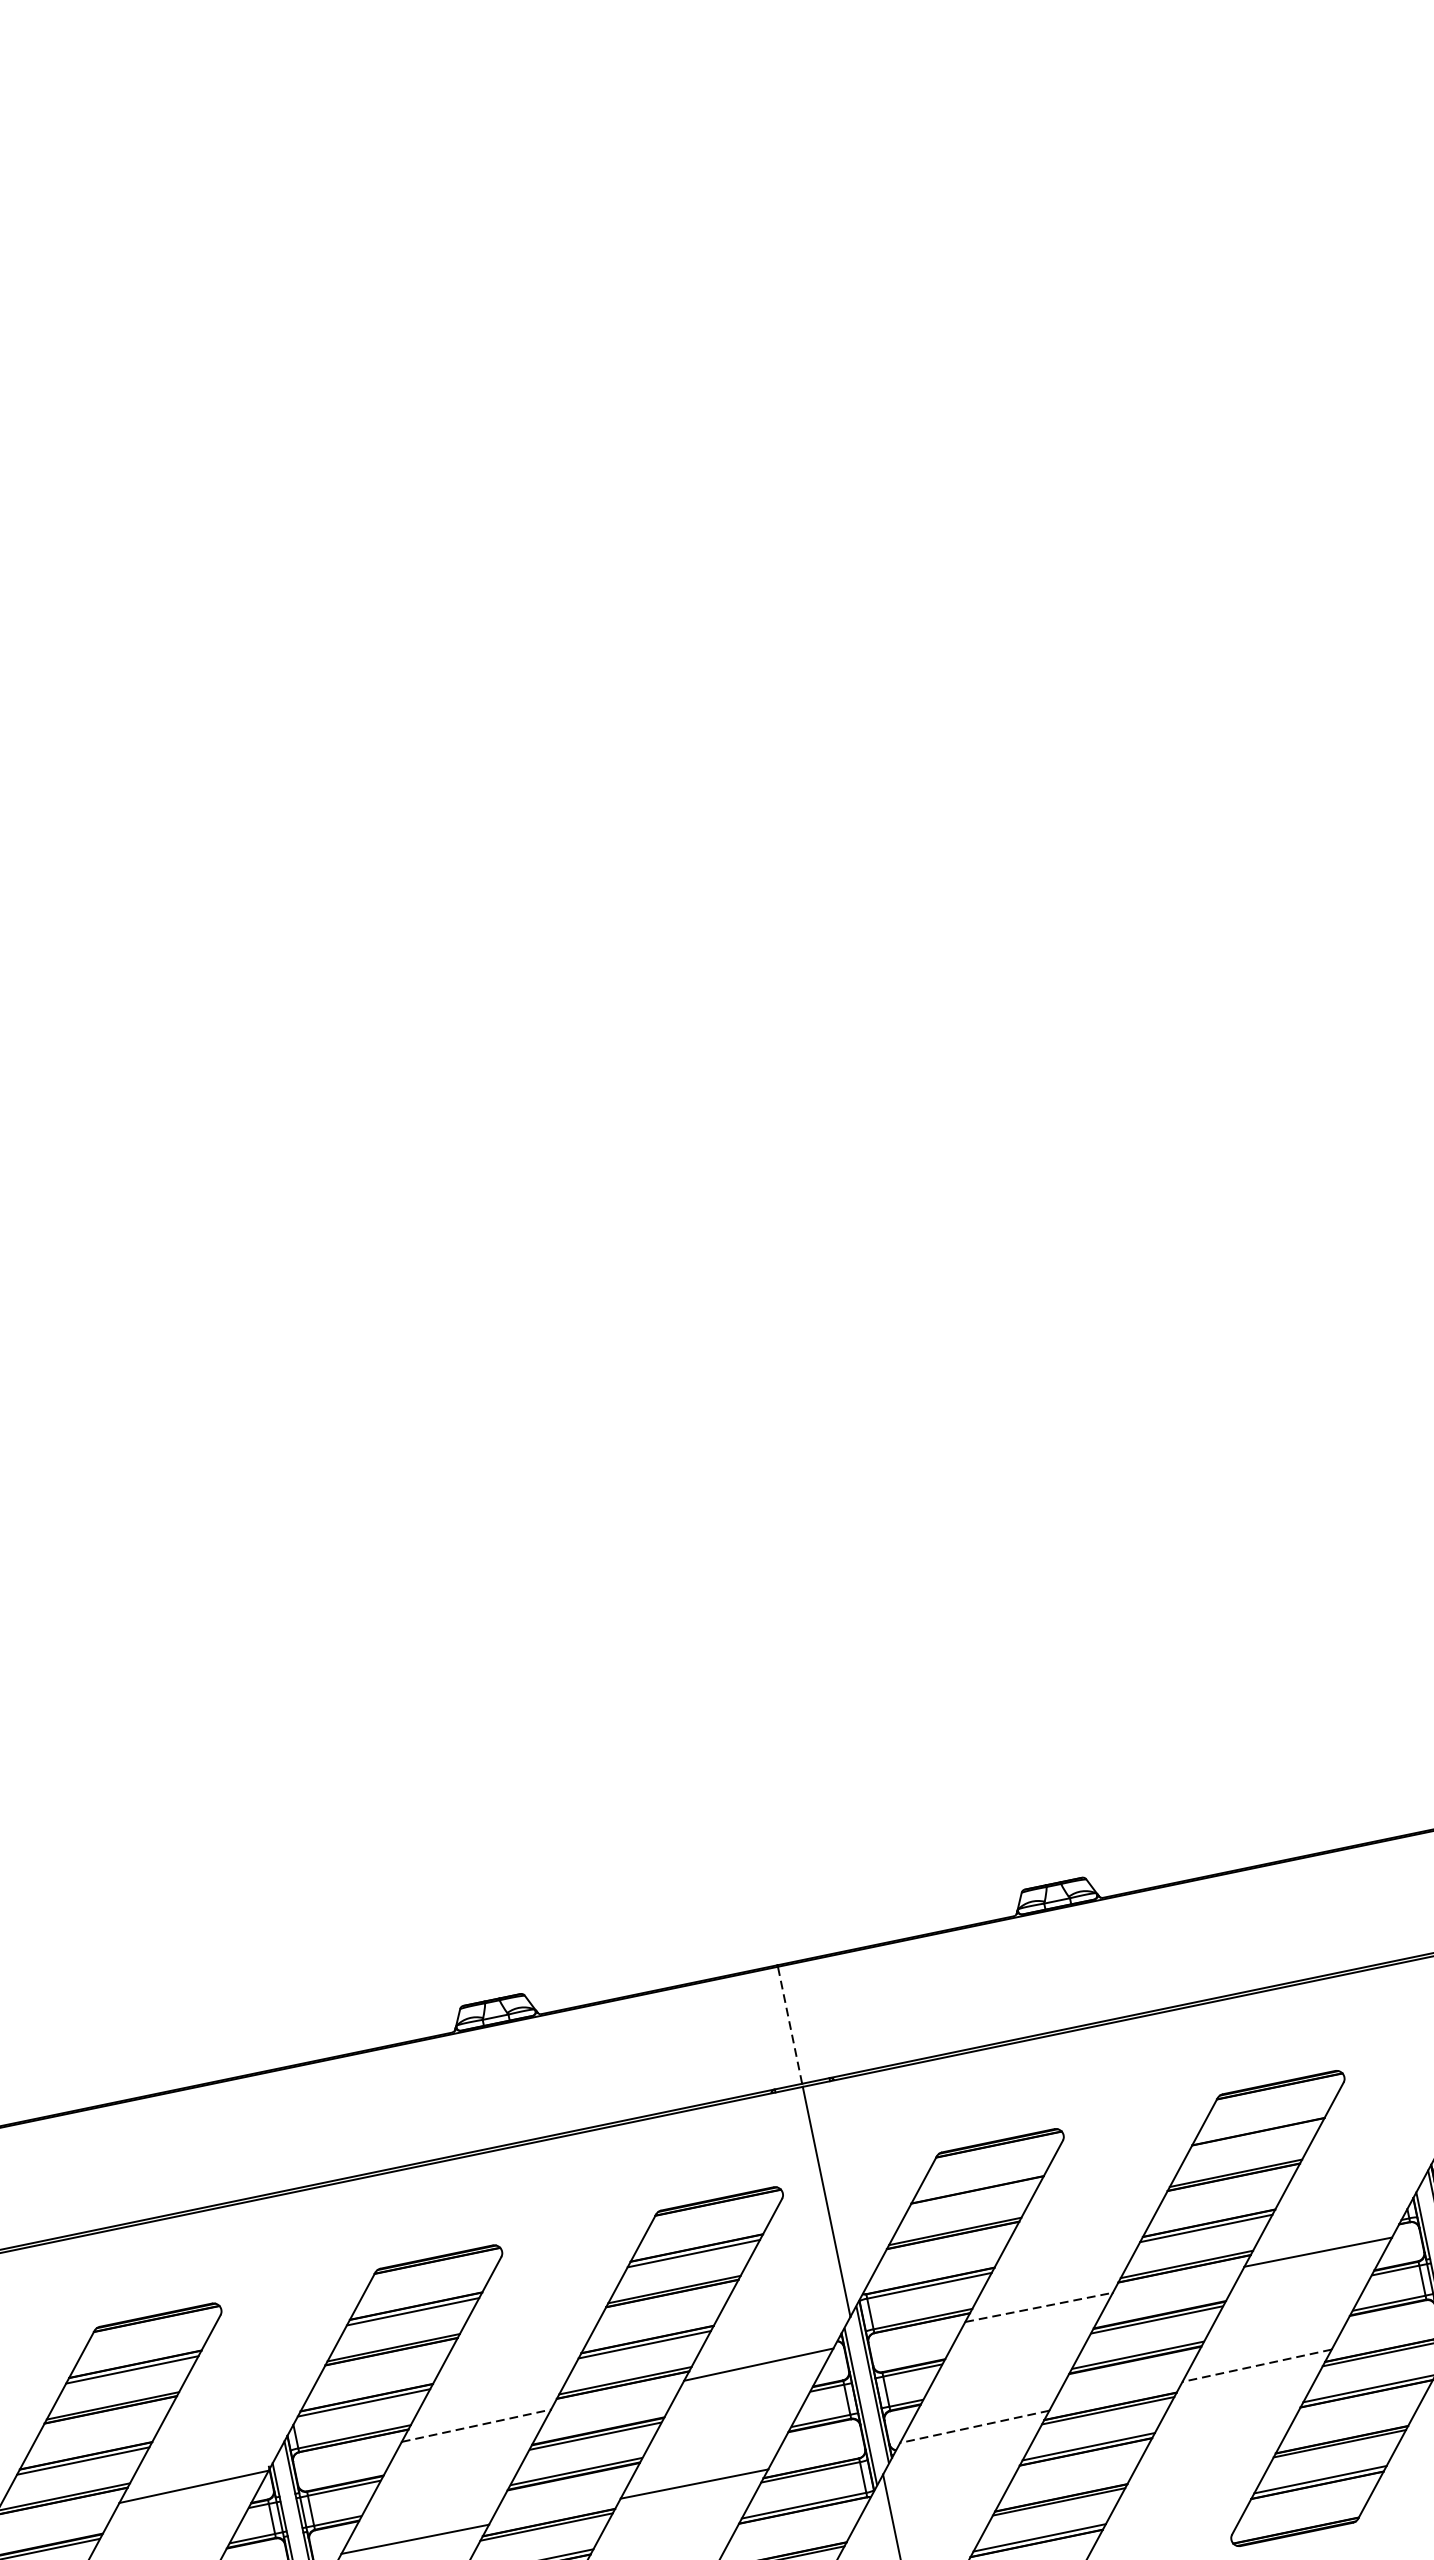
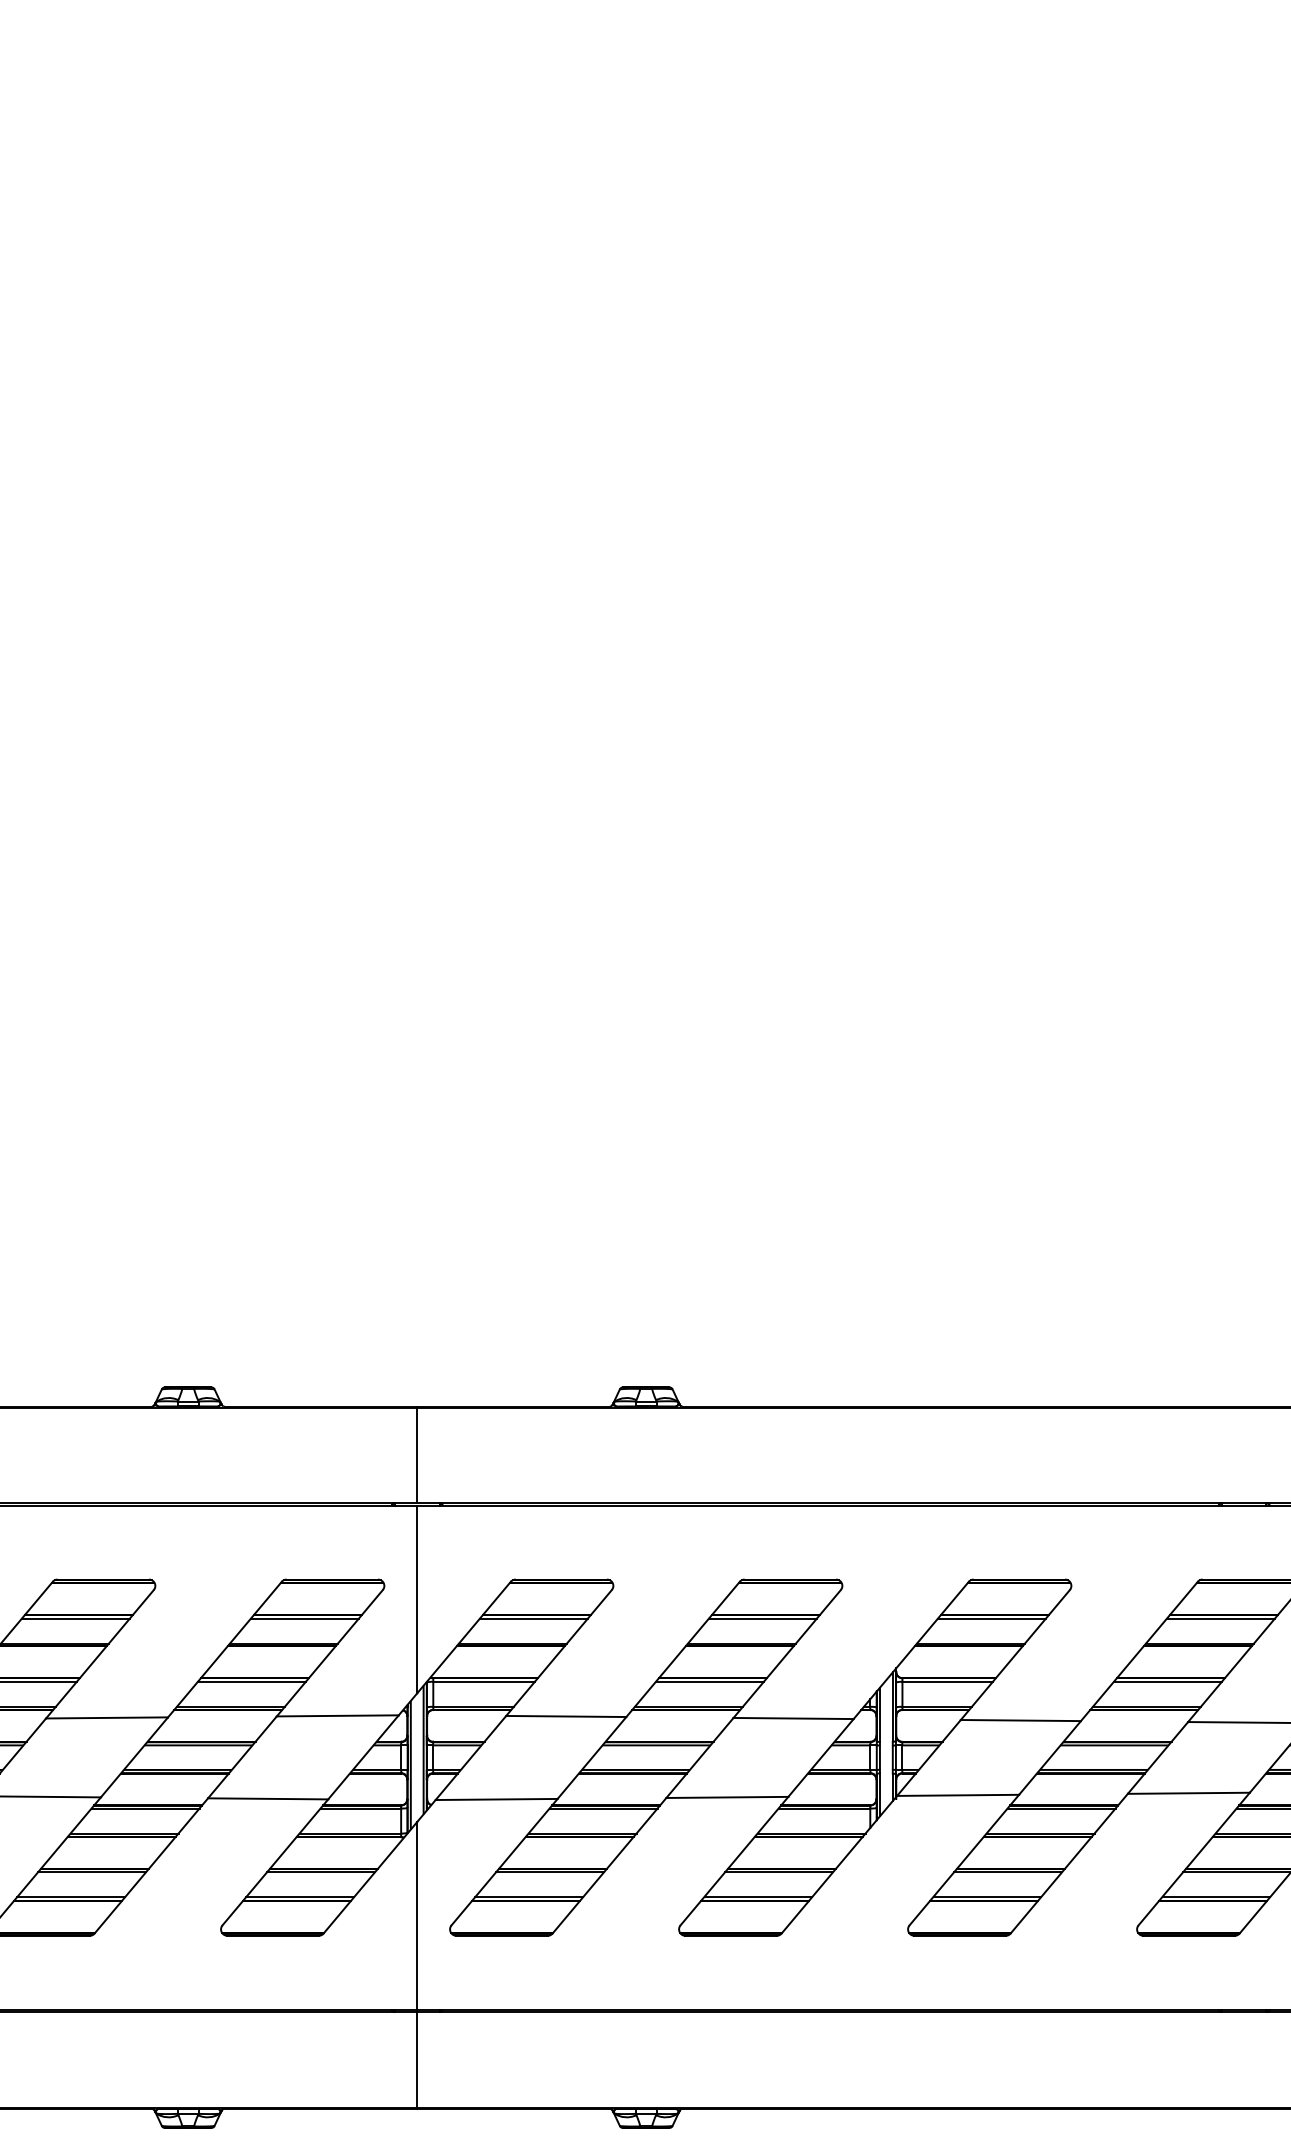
line: (790, 2025) -> (417, 1455), dashed -> solid
line: (1254, 2137) -> (762, 1618), added
line: (974, 2195) -> (533, 1618), added
line: (1039, 2307) -> (566, 1716), dashed -> solid
line: (1257, 2365) -> (727, 1797), dashed -> solid
line: (476, 2425) -> (107, 1717), dashed -> solid
line: (974, 2426) -> (496, 1799), dashed -> solid

